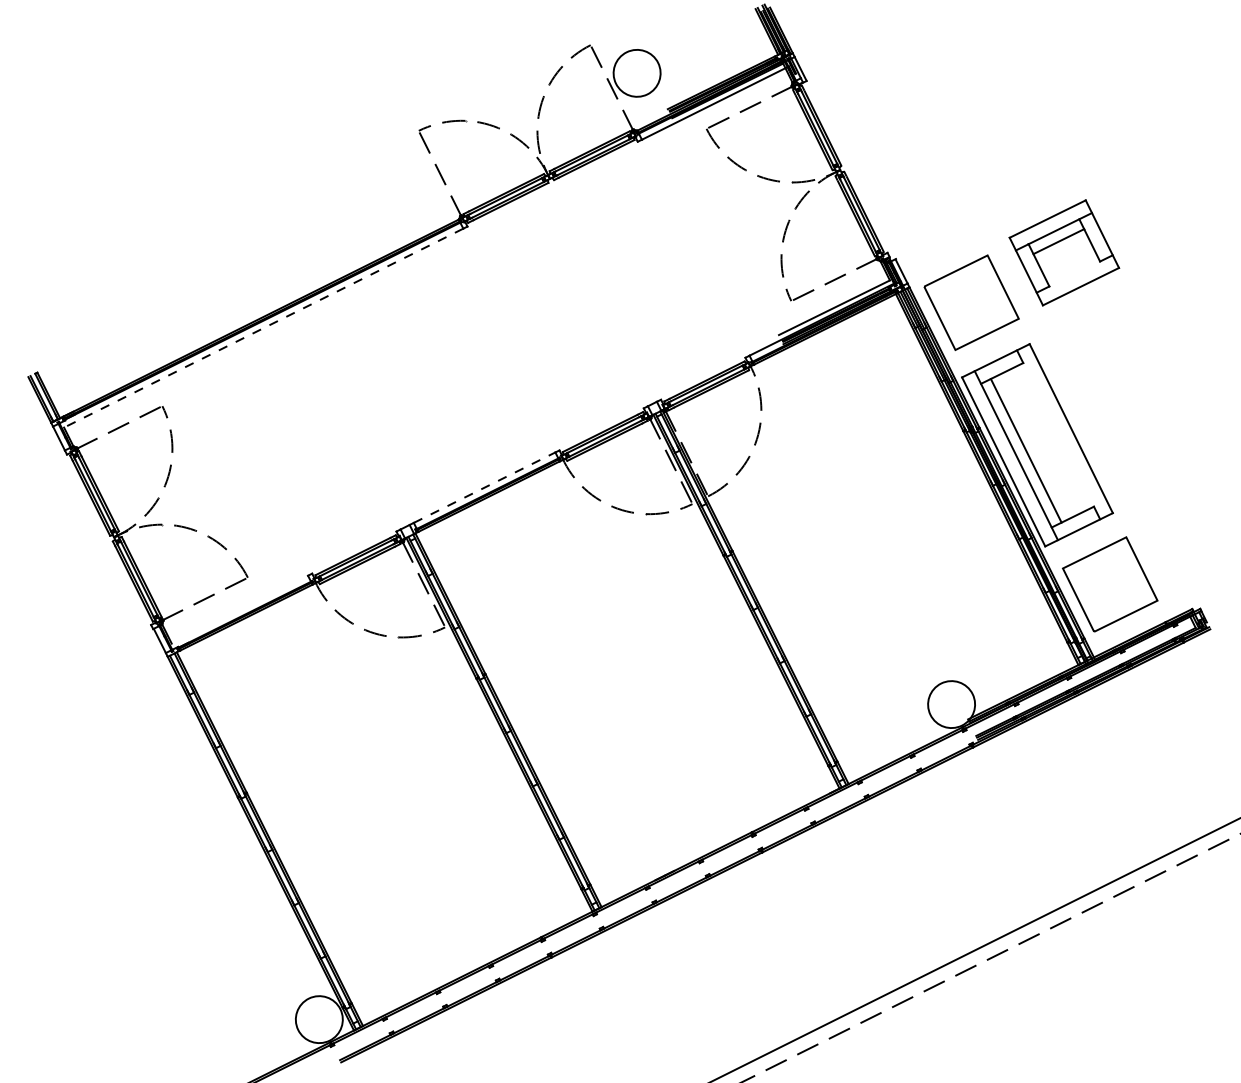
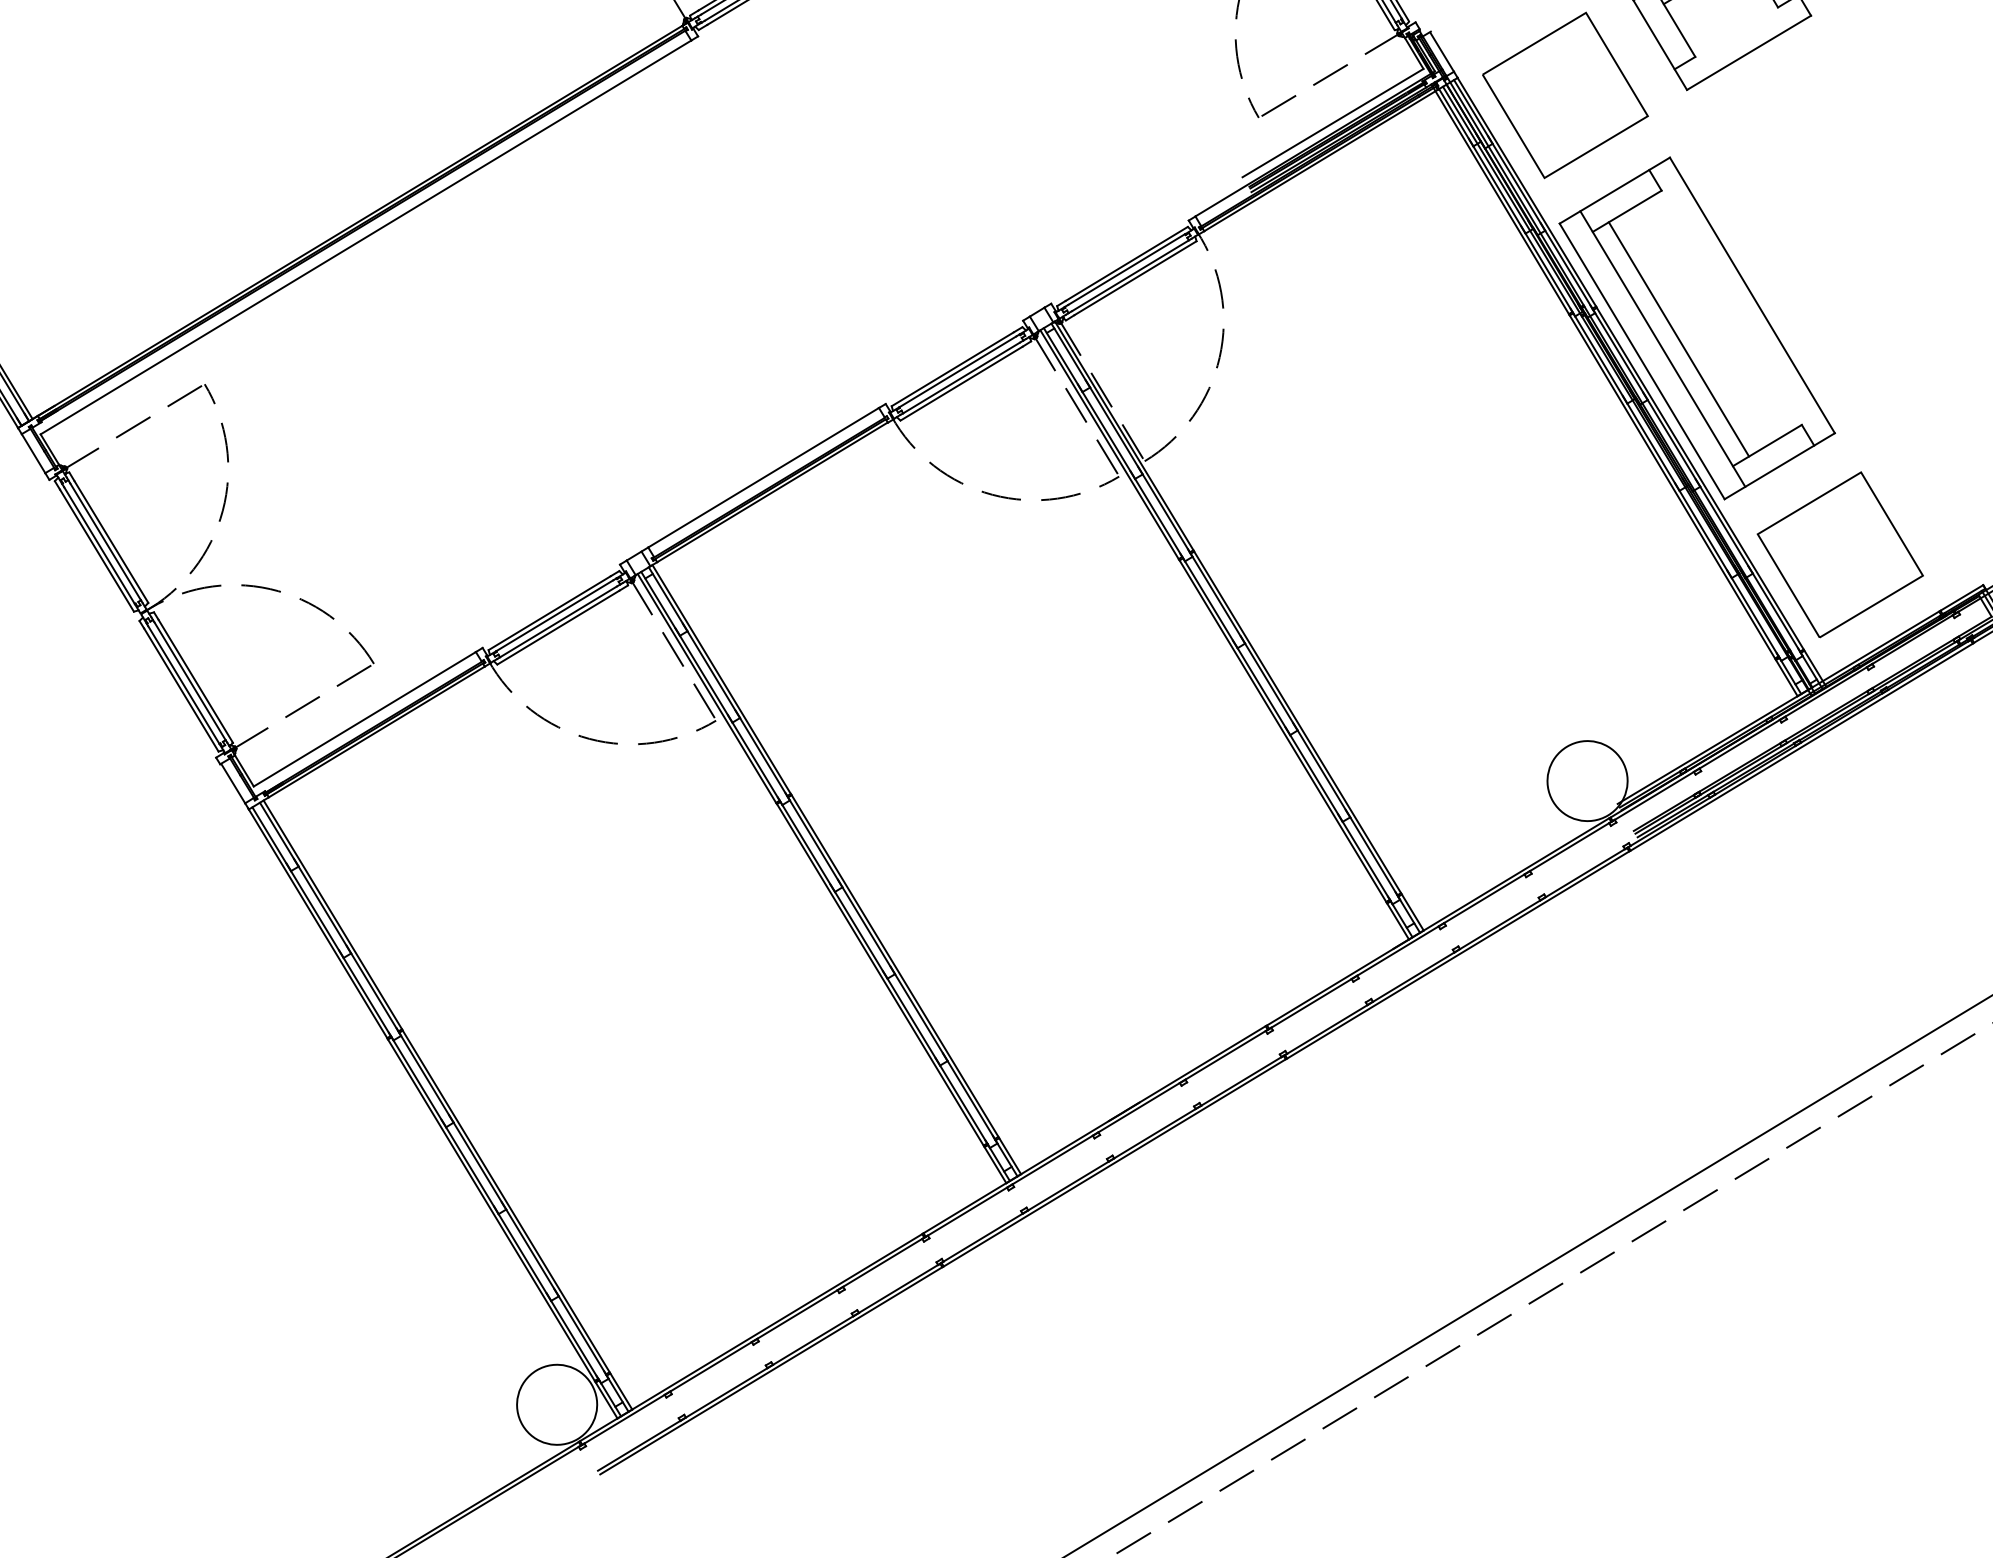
line: (263, 328) -> (365, 238), dashed -> solid
line: (485, 487) -> (765, 477), dashed -> solid
line: (239, 609) -> (364, 718), added

